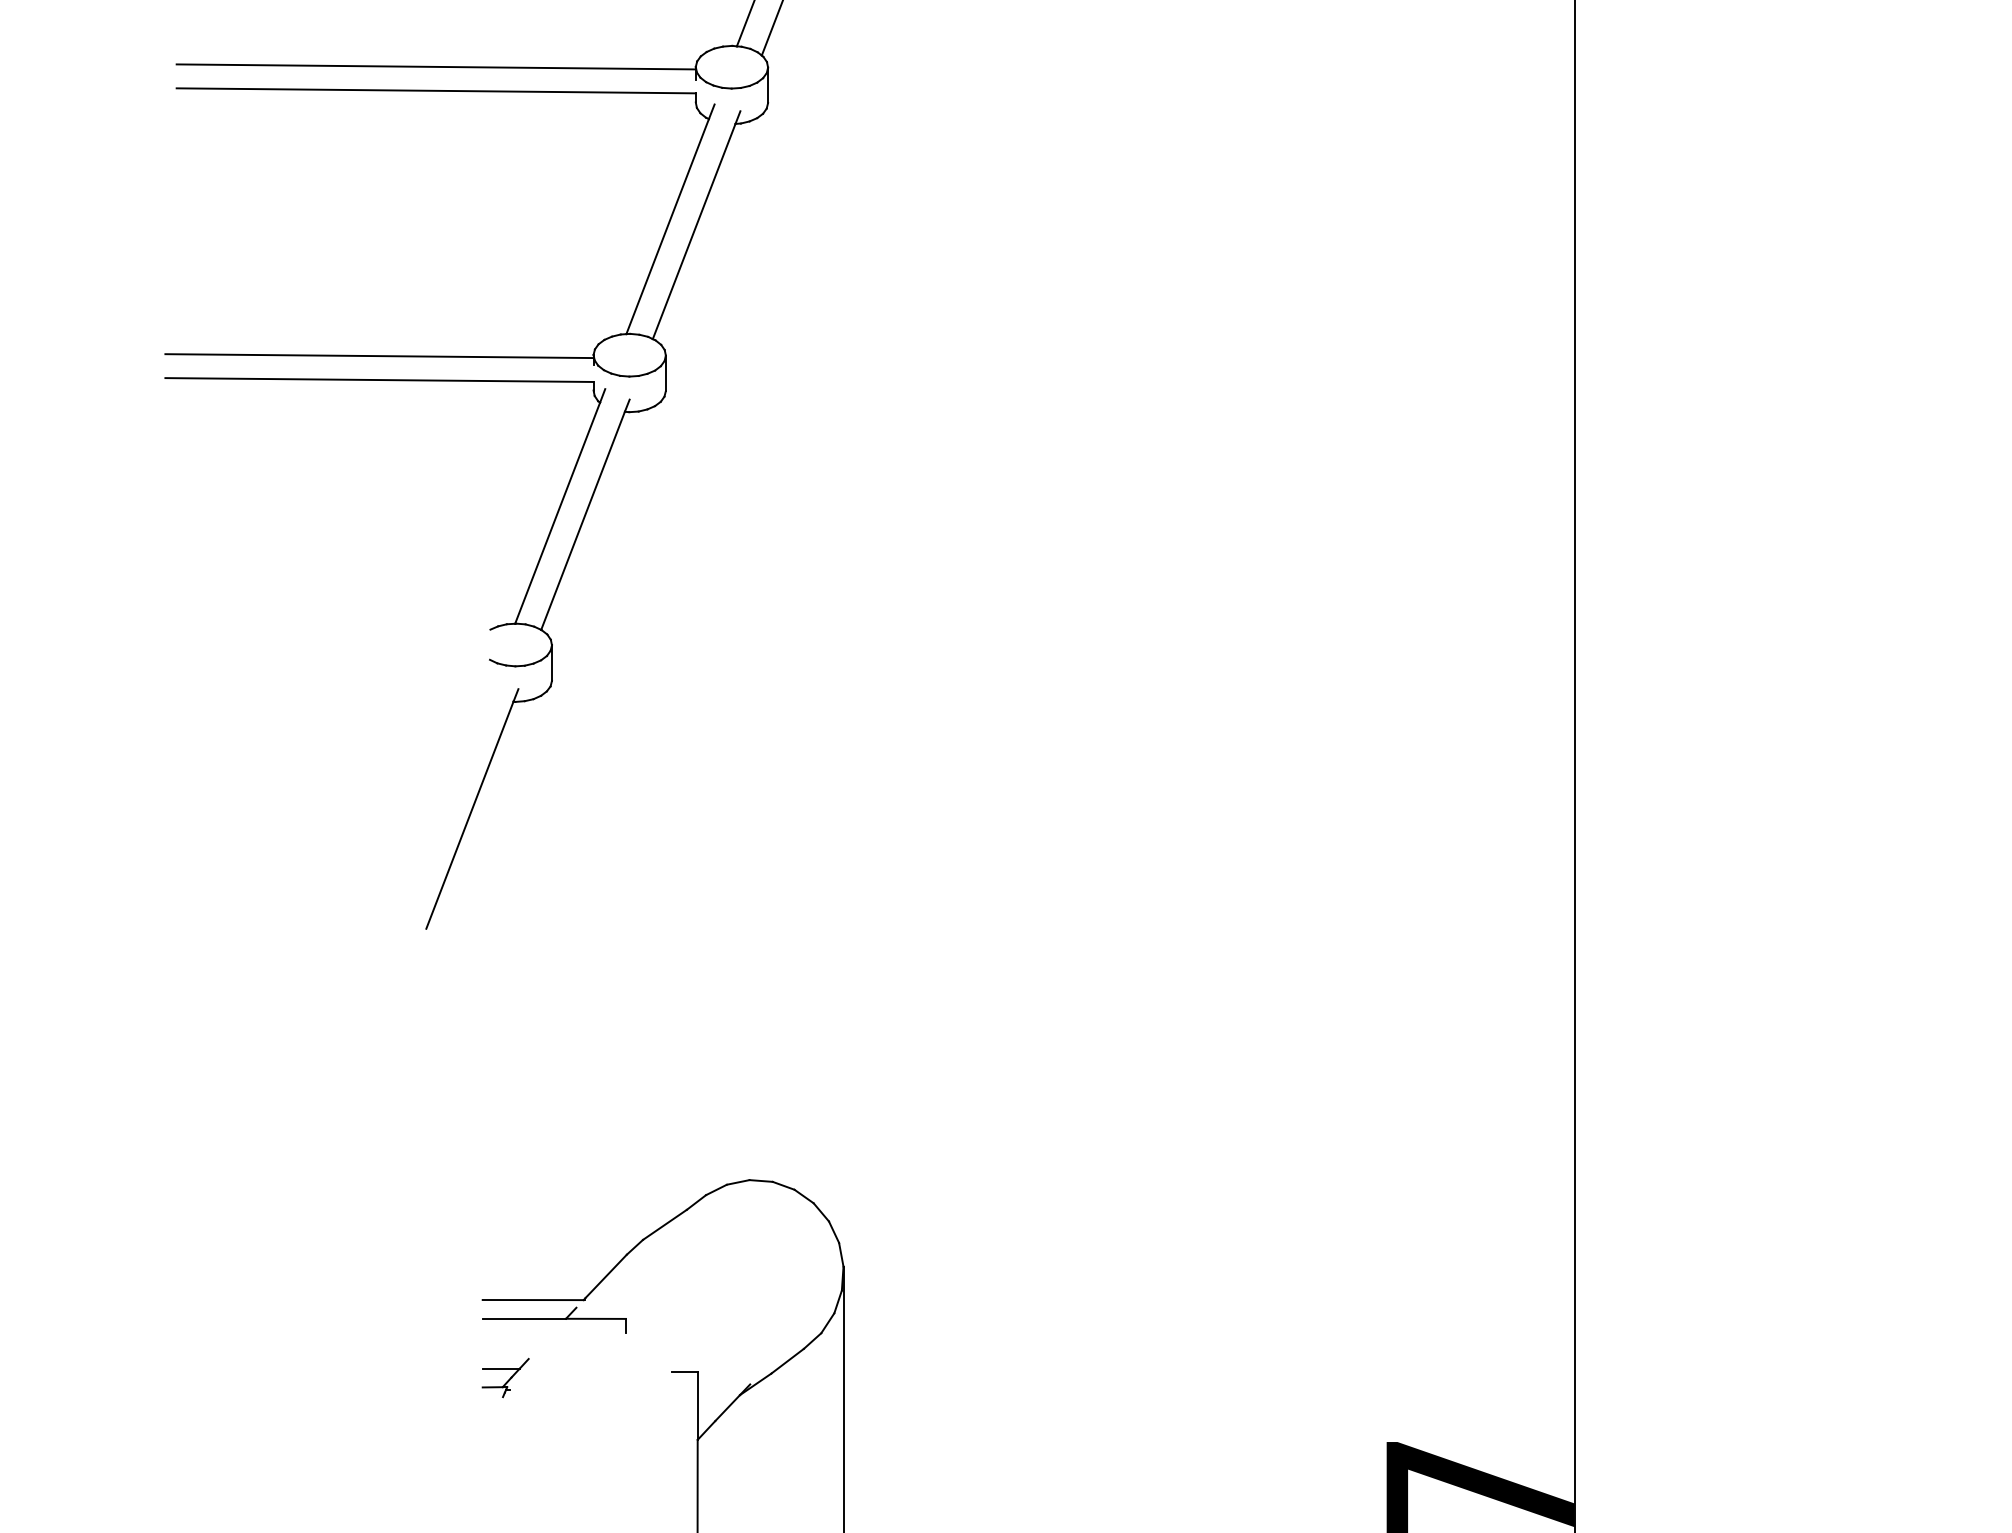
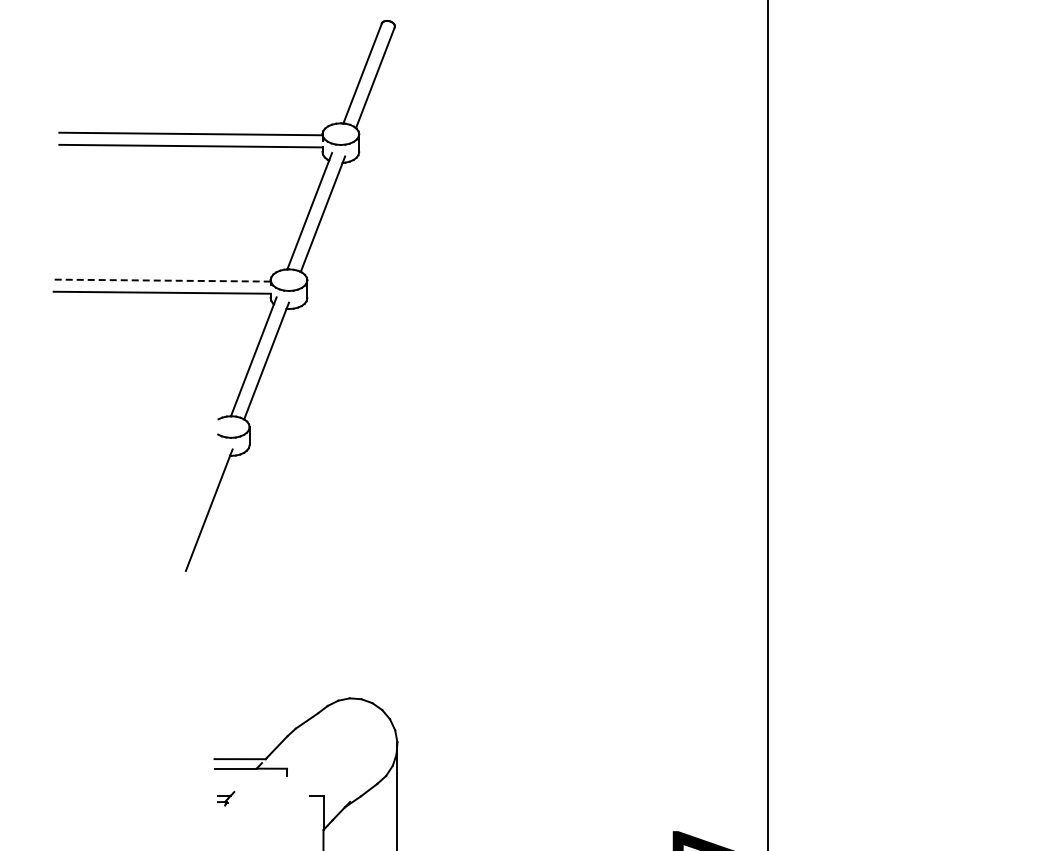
line: (380, 355) -> (162, 280), solid -> dashed
part: (504, 1377) -> (225, 798), size x0.7

